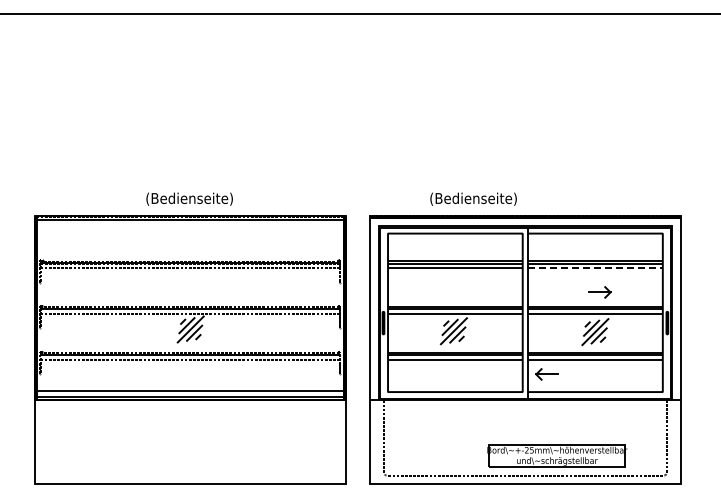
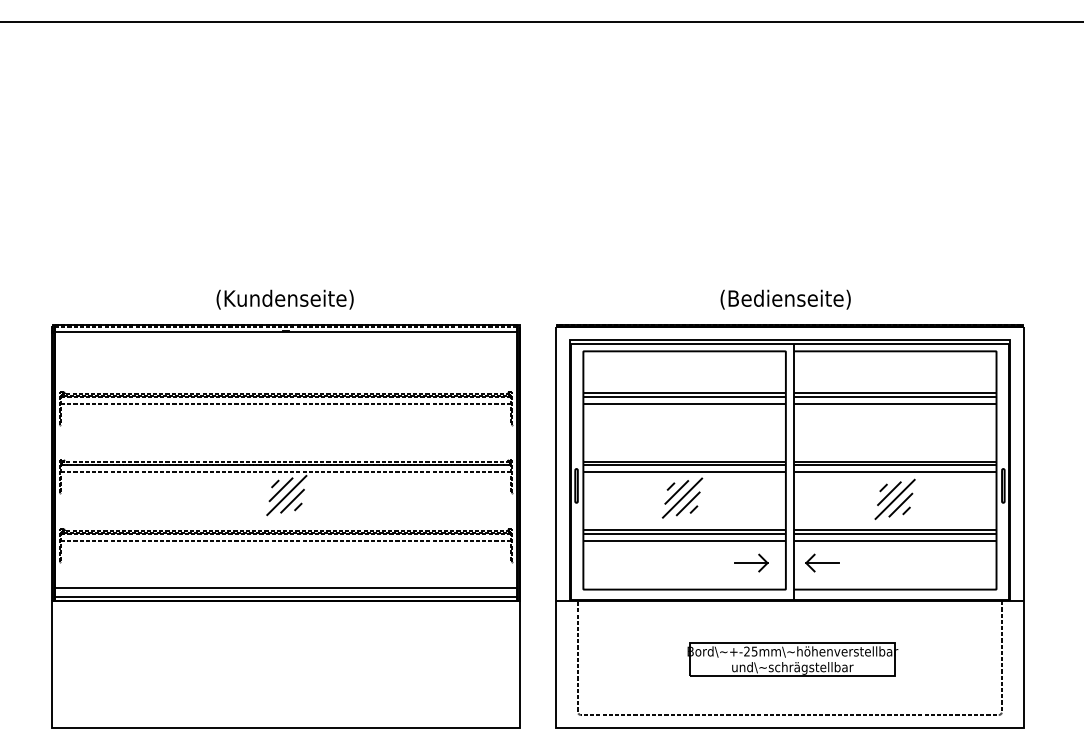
text: (189, 198) -> (284, 298), (Bedienseite) -> (Kundenseite)
text: (473, 198) -> (785, 298), moved
line: (595, 268) -> (895, 403), dashed -> solid
part: (599, 292) -> (750, 563), moved
part: (557, 455) -> (793, 659), moved

